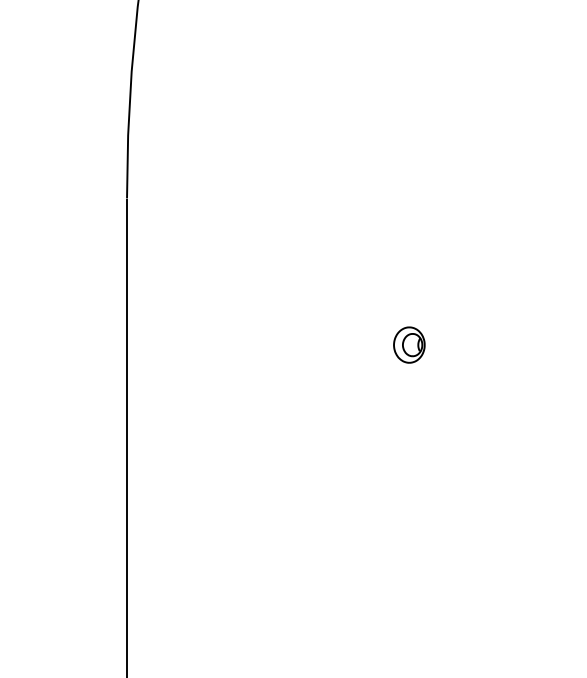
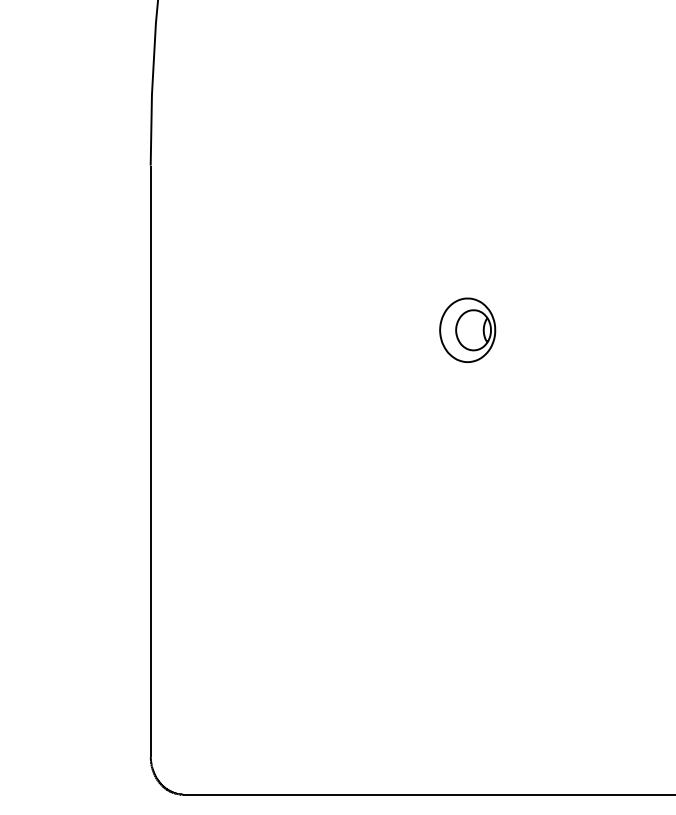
part: (409, 344) -> (467, 329), size x1.6

